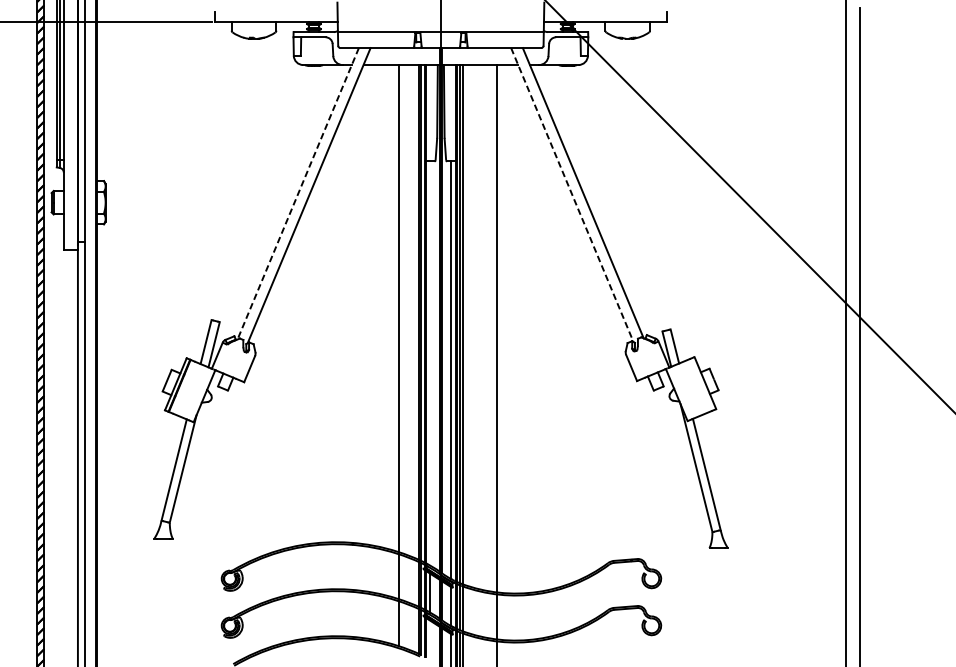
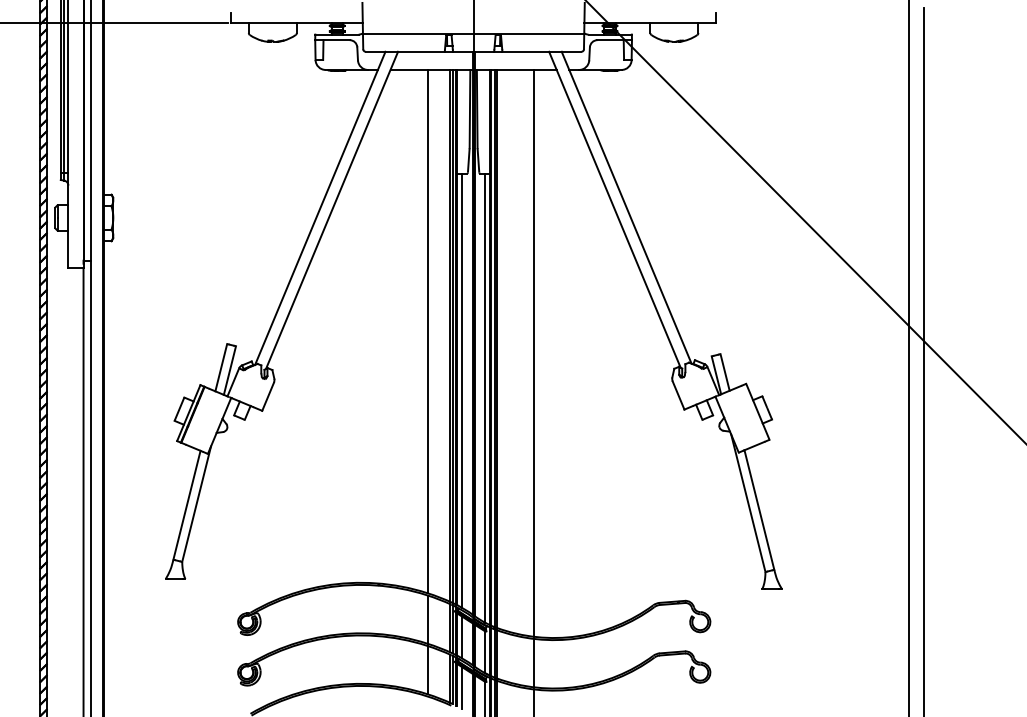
line: (298, 193) -> (320, 208), dashed -> solid
line: (572, 195) -> (615, 210), dashed -> solid
line: (430, 363) -> (462, 390), added
line: (430, 639) -> (462, 687), added

